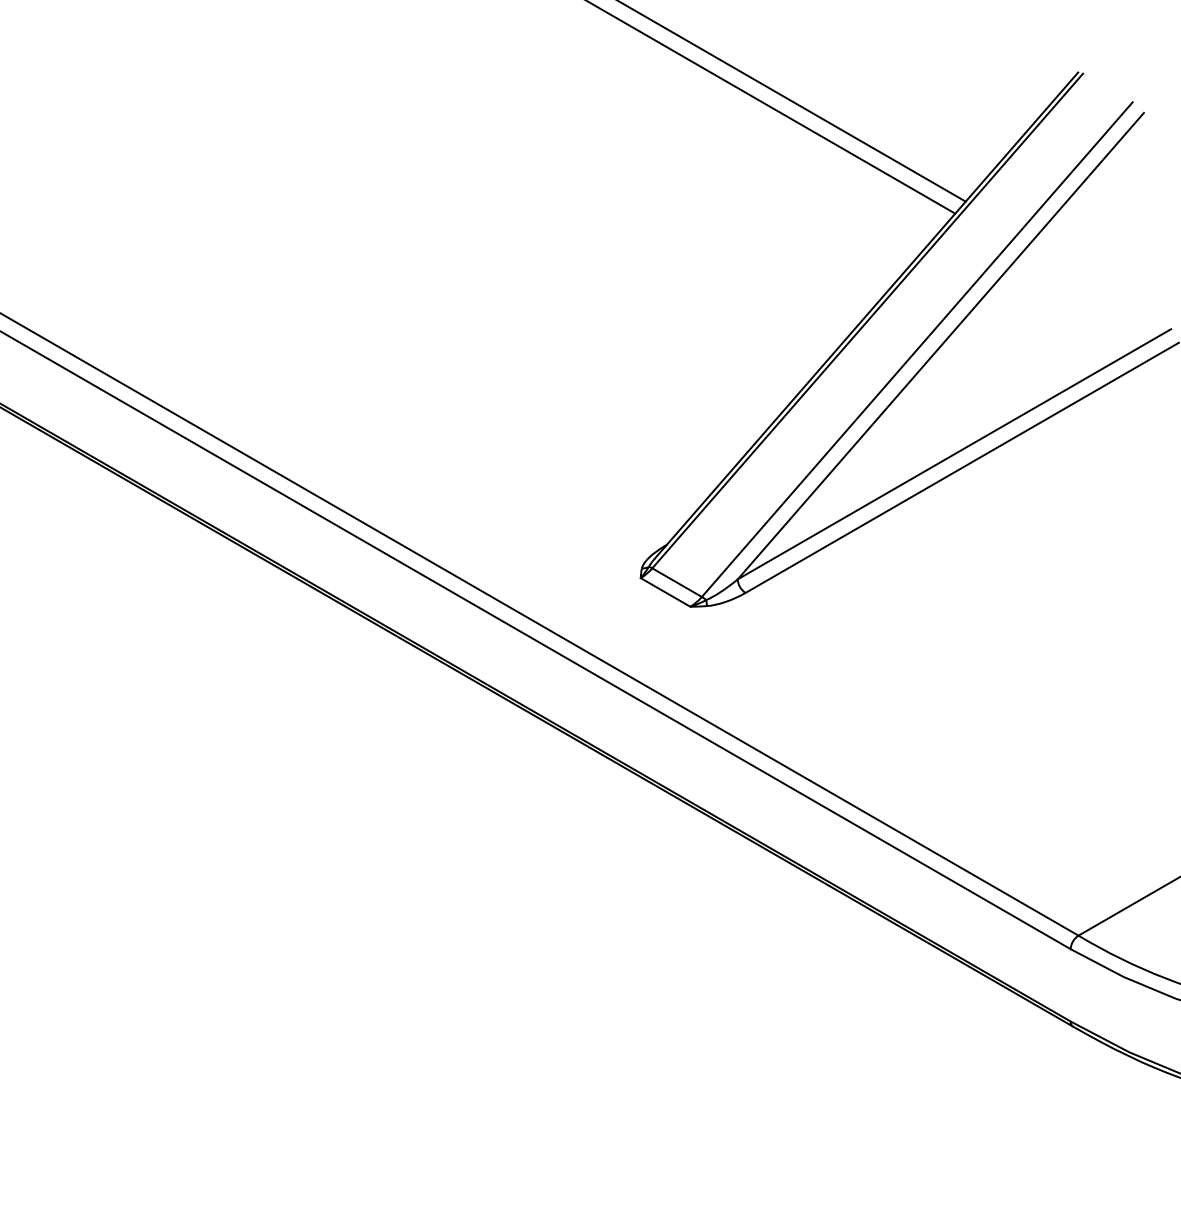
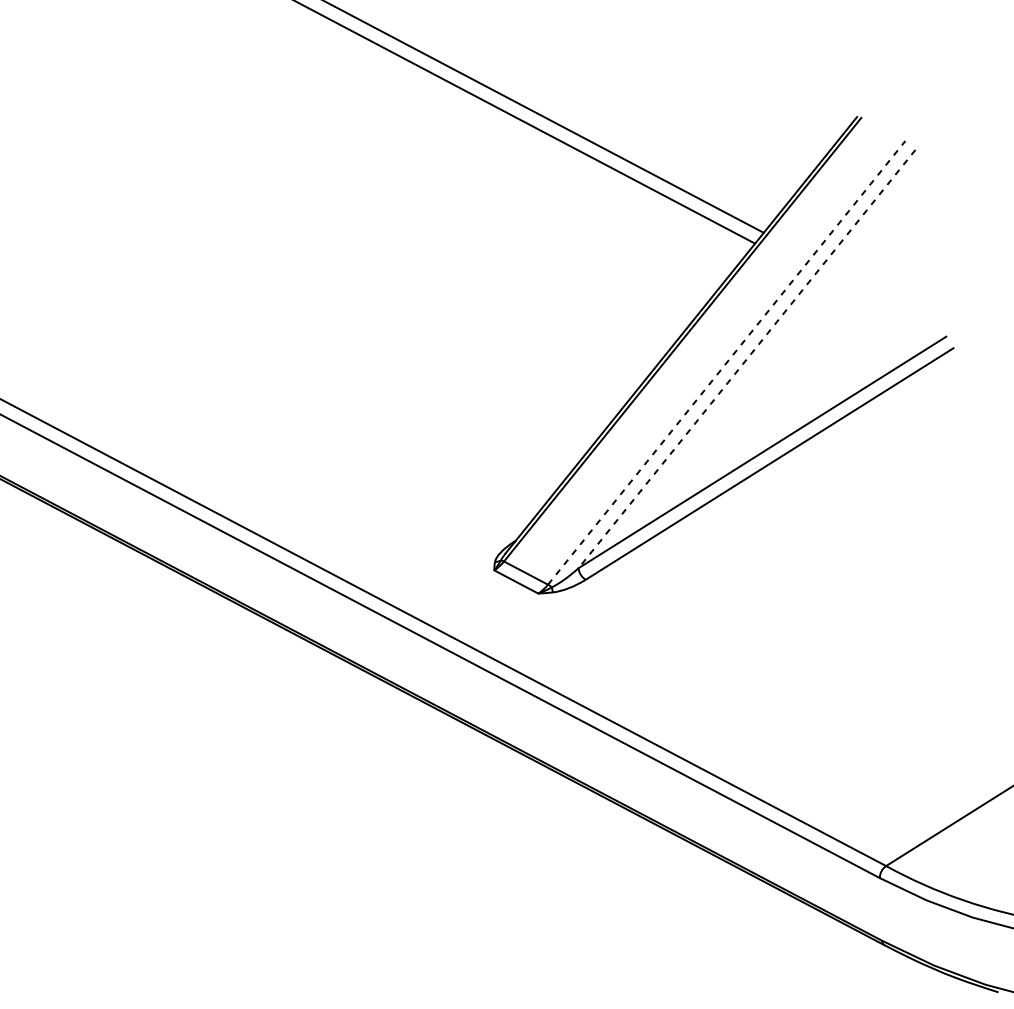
line: (940, 346) -> (746, 359), solid -> dashed
line: (917, 349) -> (726, 362), solid -> dashed

